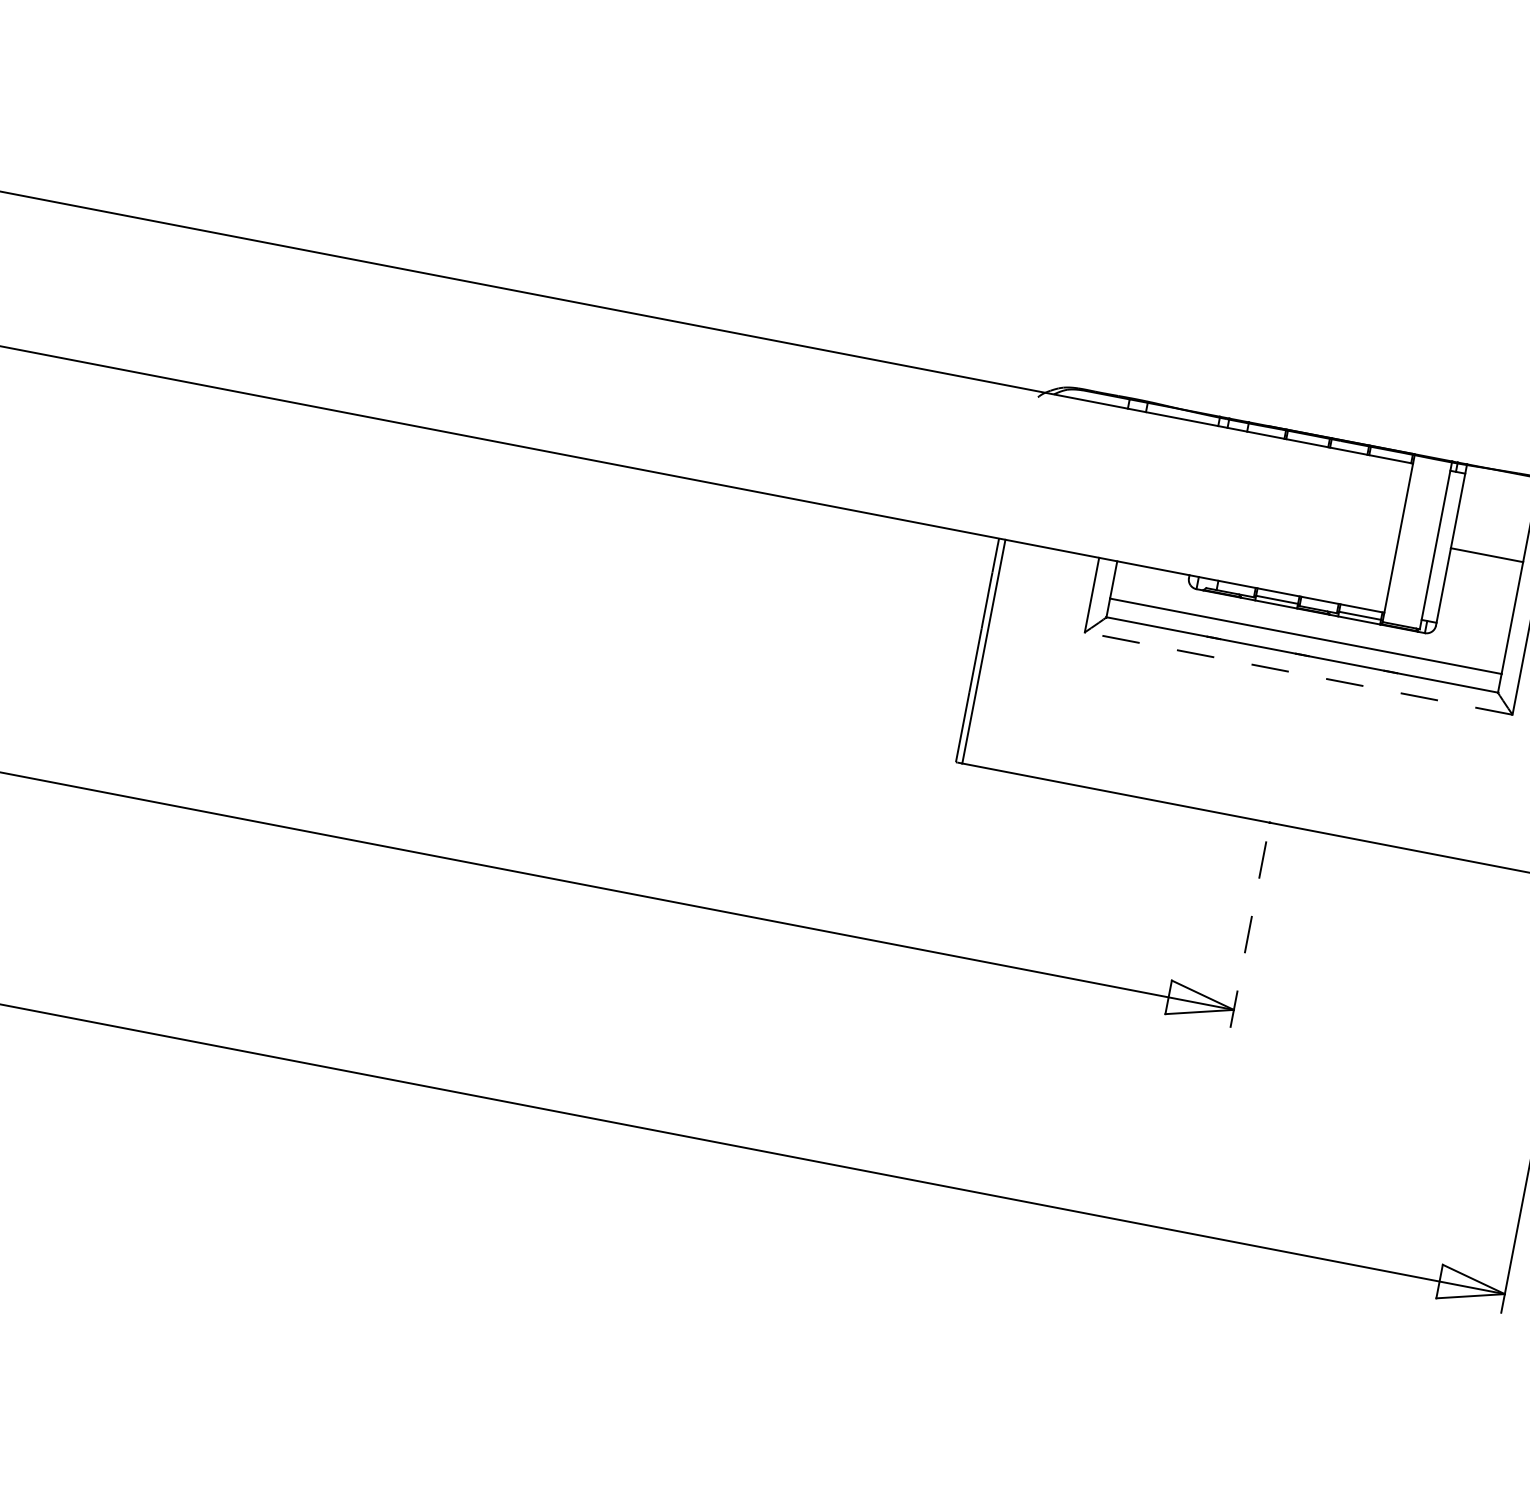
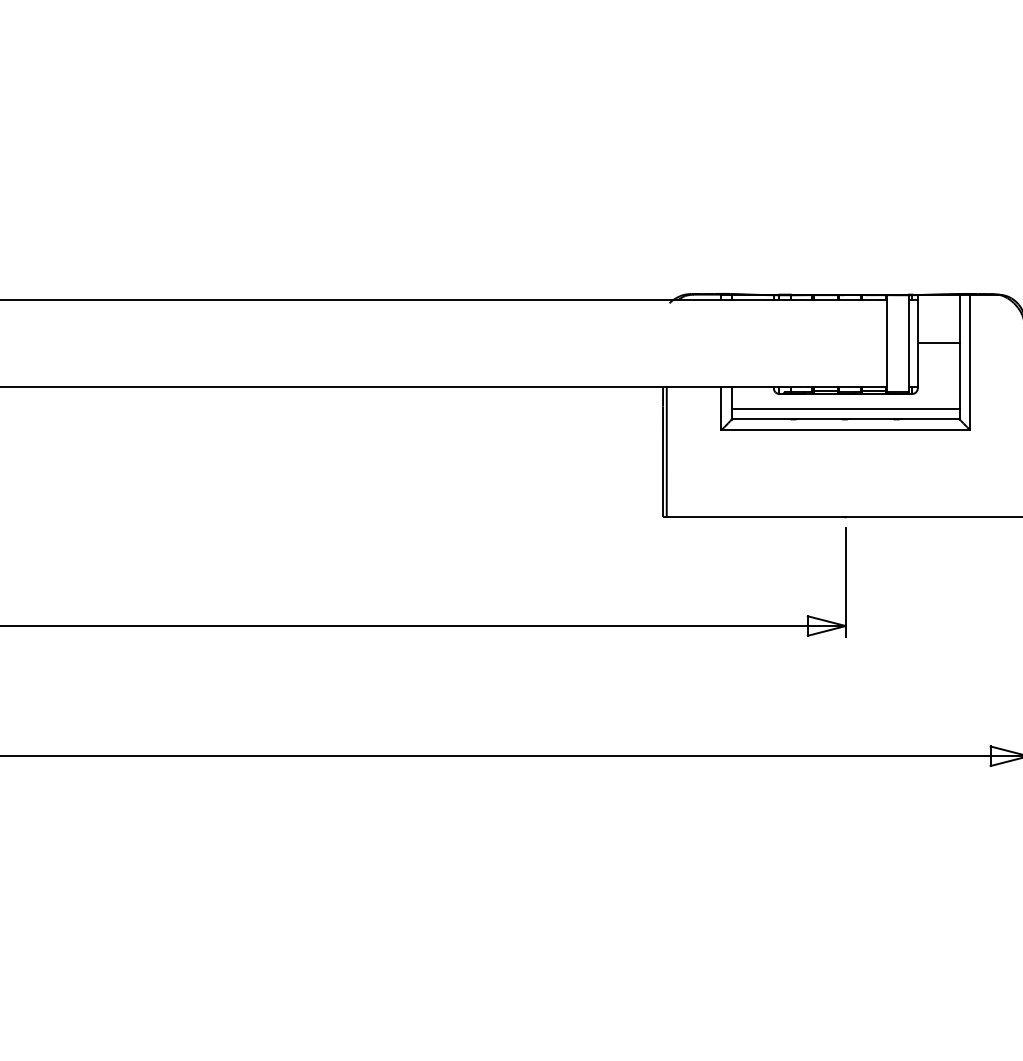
line: (1298, 673) -> (845, 430), dashed -> solid
line: (1247, 935) -> (845, 582), dashed -> solid

